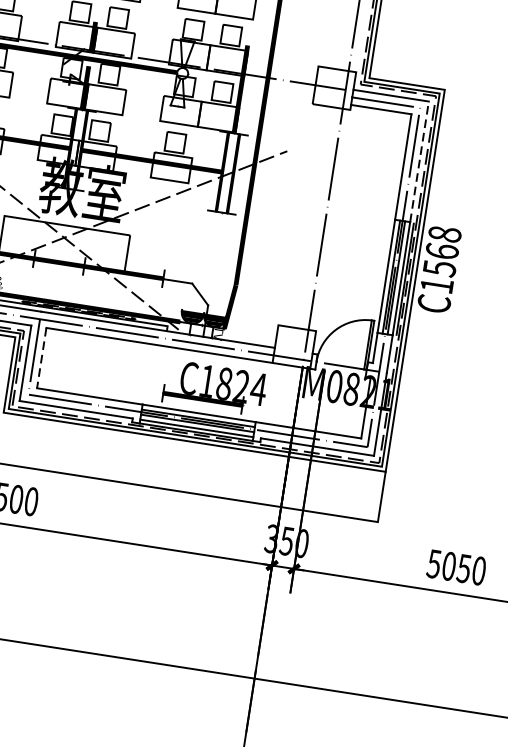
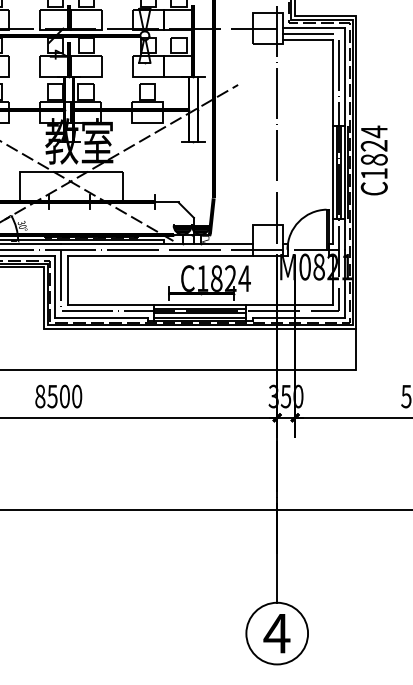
line: (420, 161) -> (345, 76), dashed -> solid
text: (441, 250) -> (373, 145), C1568 -> C1824
line: (41, 358) -> (67, 280), dashed -> solid

